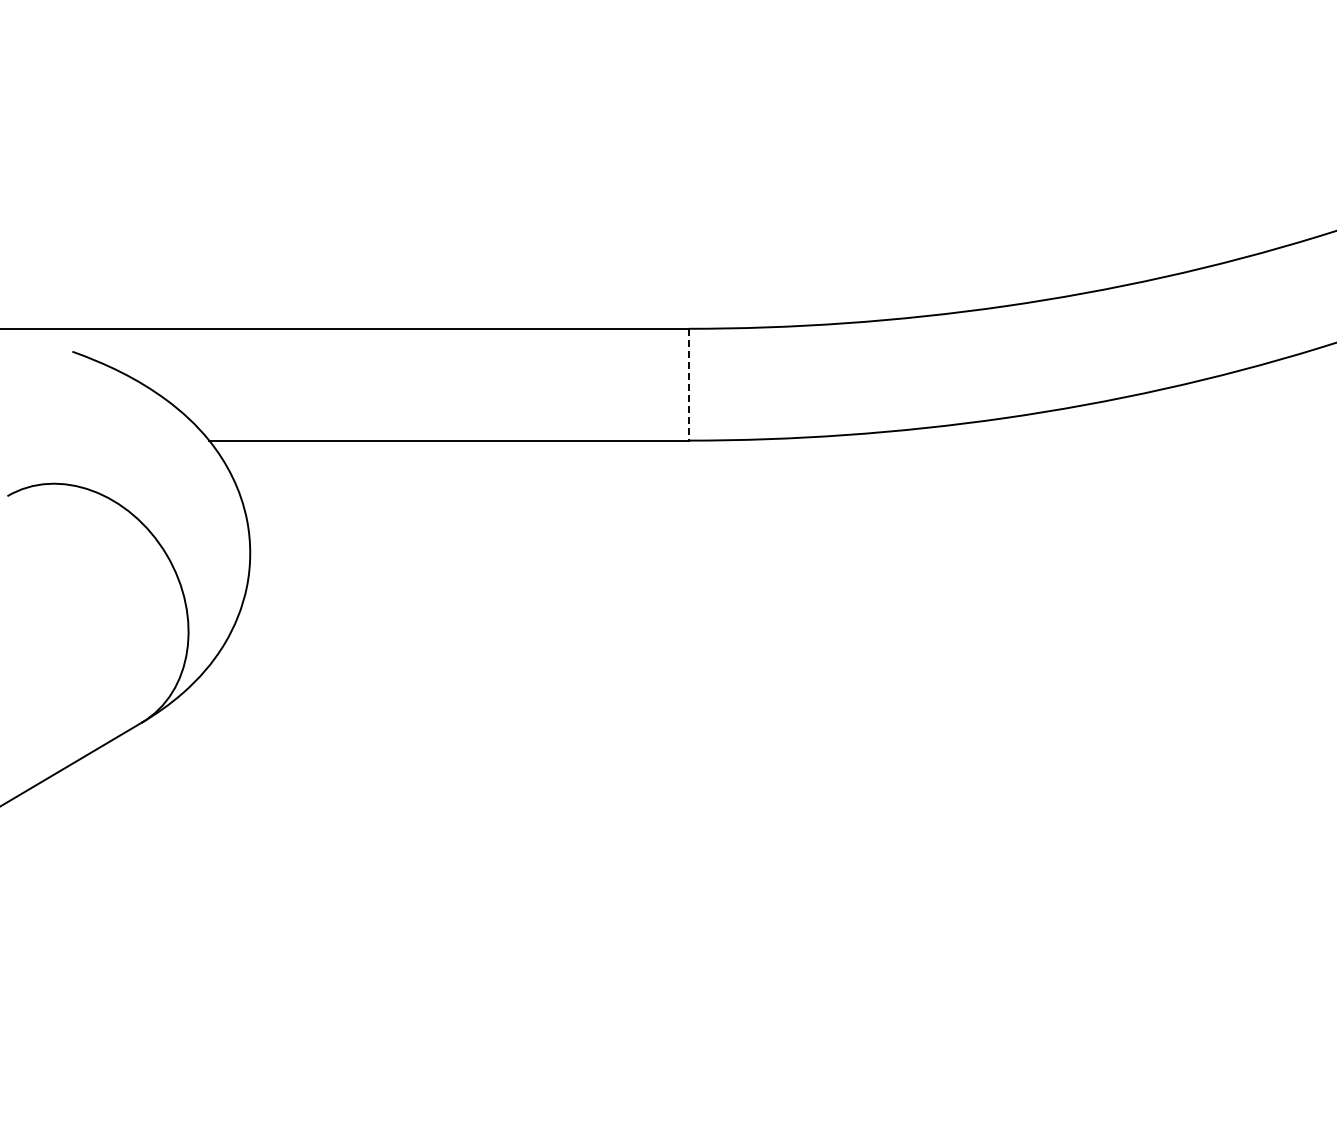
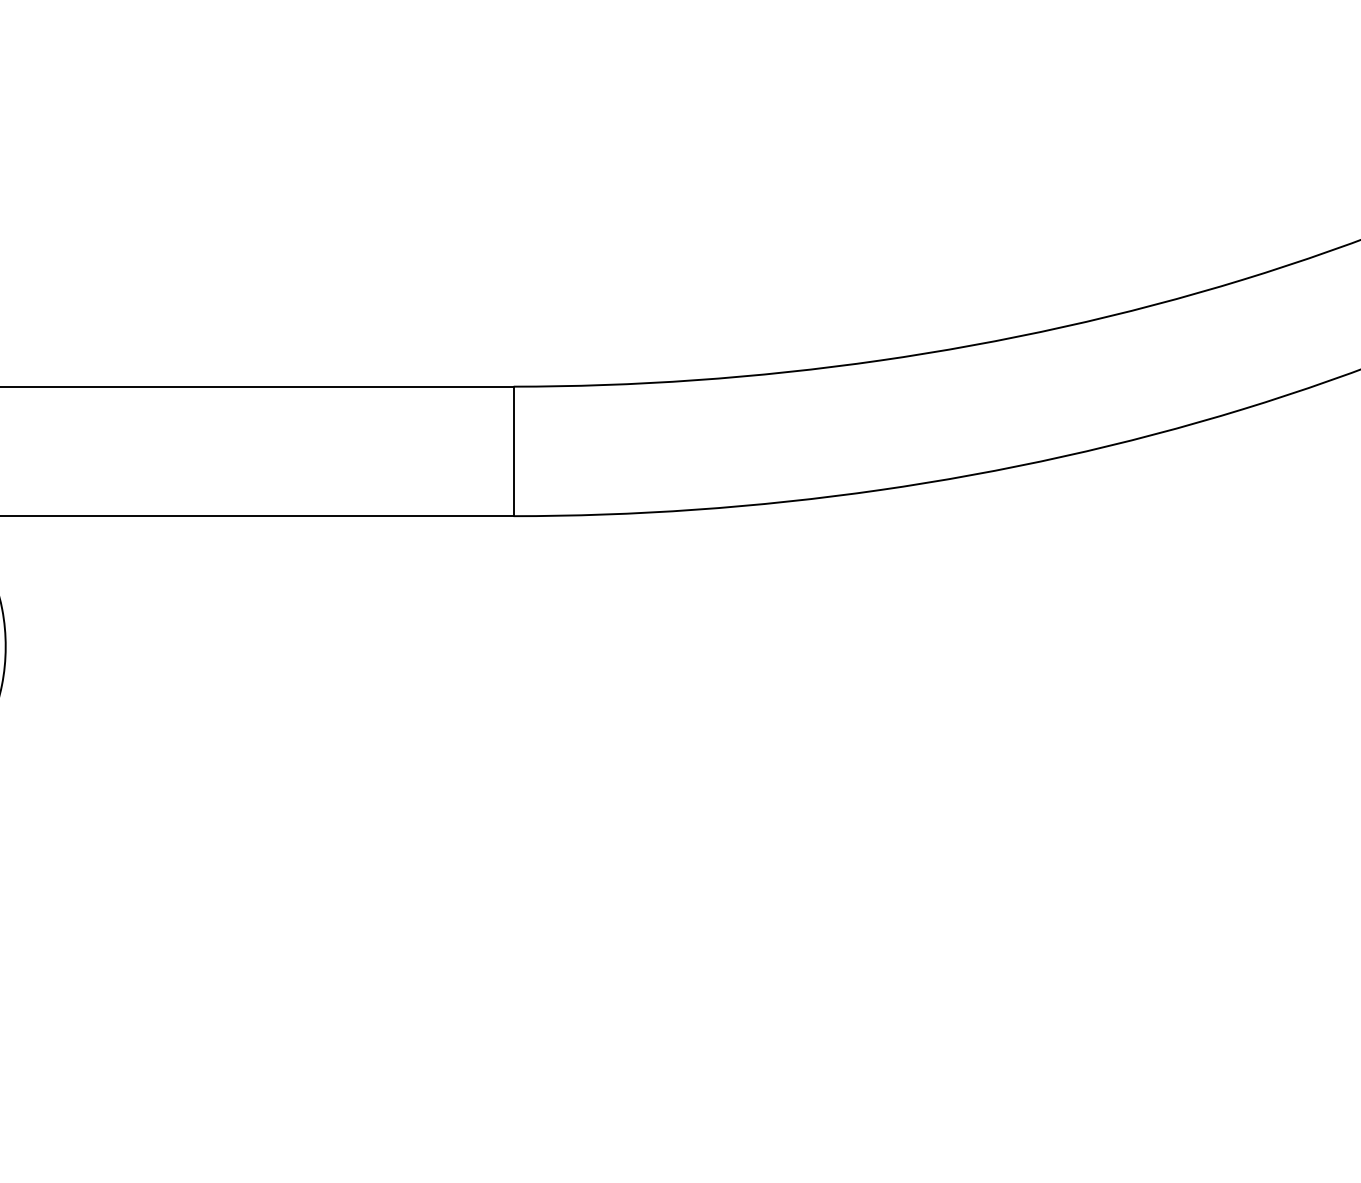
line: (688, 384) -> (513, 451), dashed -> solid

